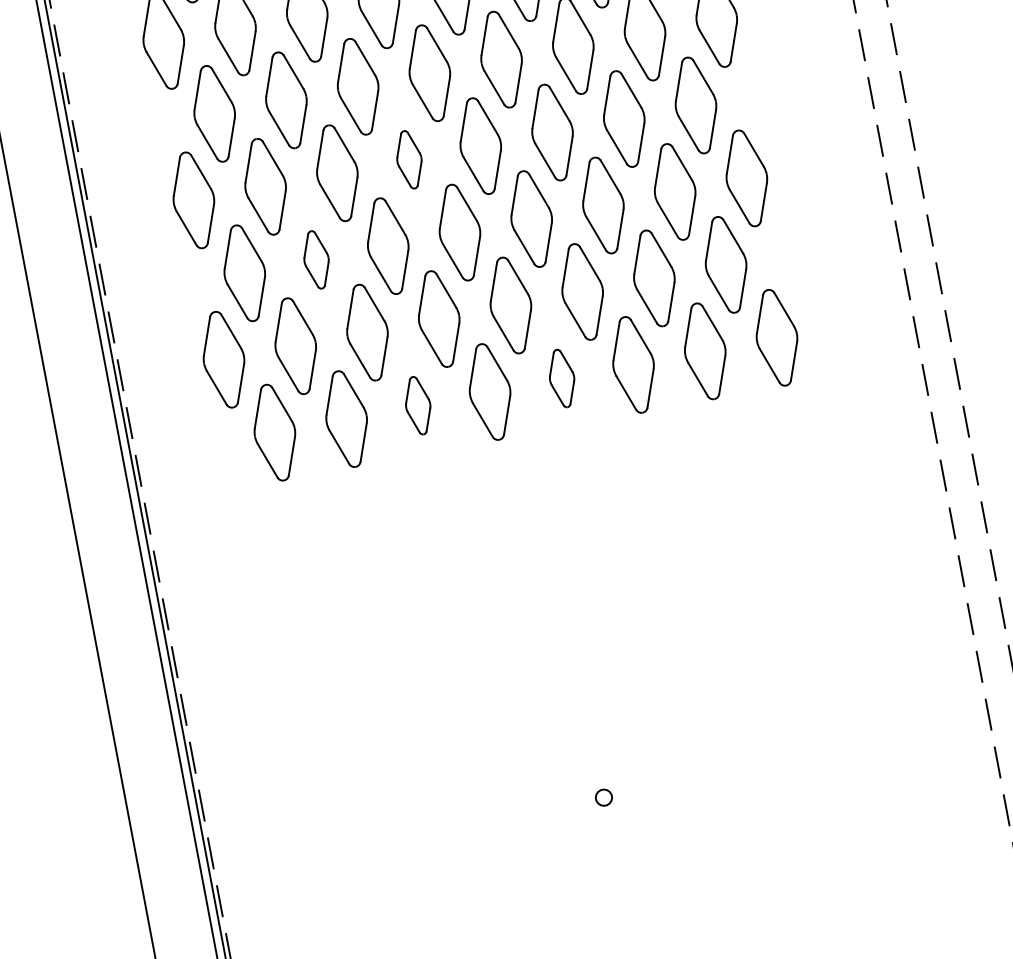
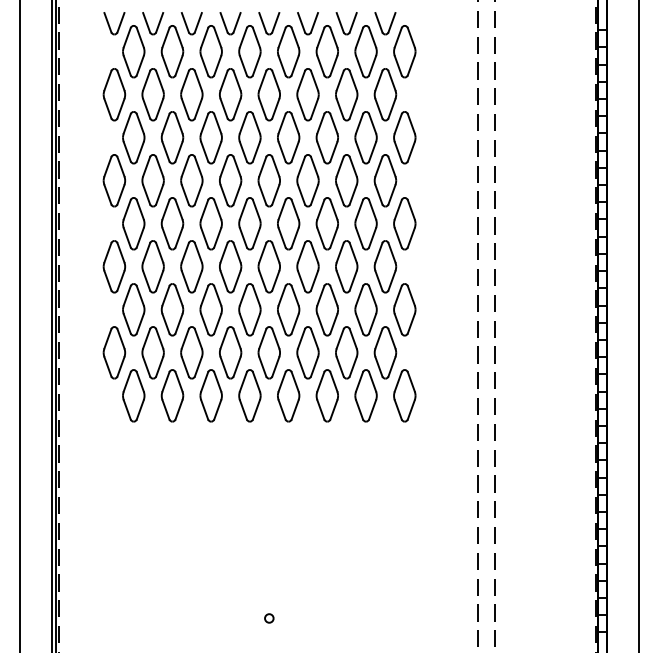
part: (408, 159) -> (230, 266), size x1.67
part: (316, 259) -> (172, 309), size x1.67
part: (561, 377) -> (288, 395), size x1.67
part: (416, 405) -> (210, 395), size x1.67

